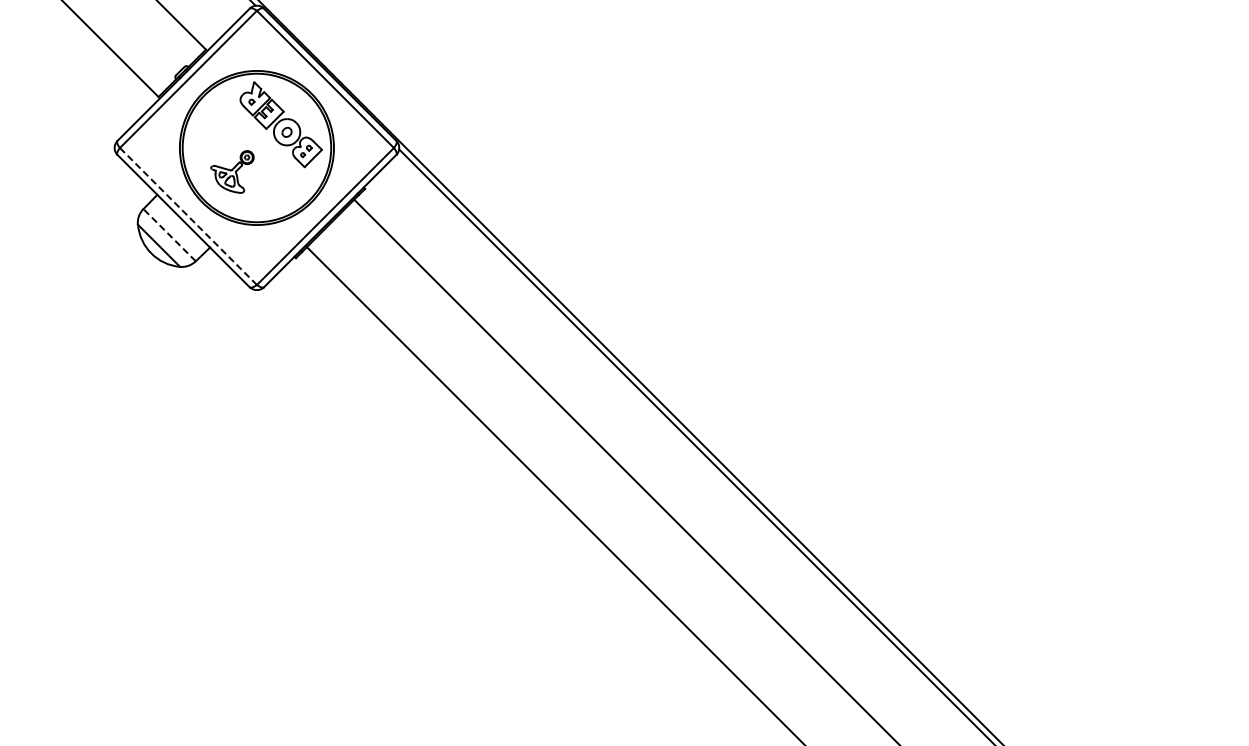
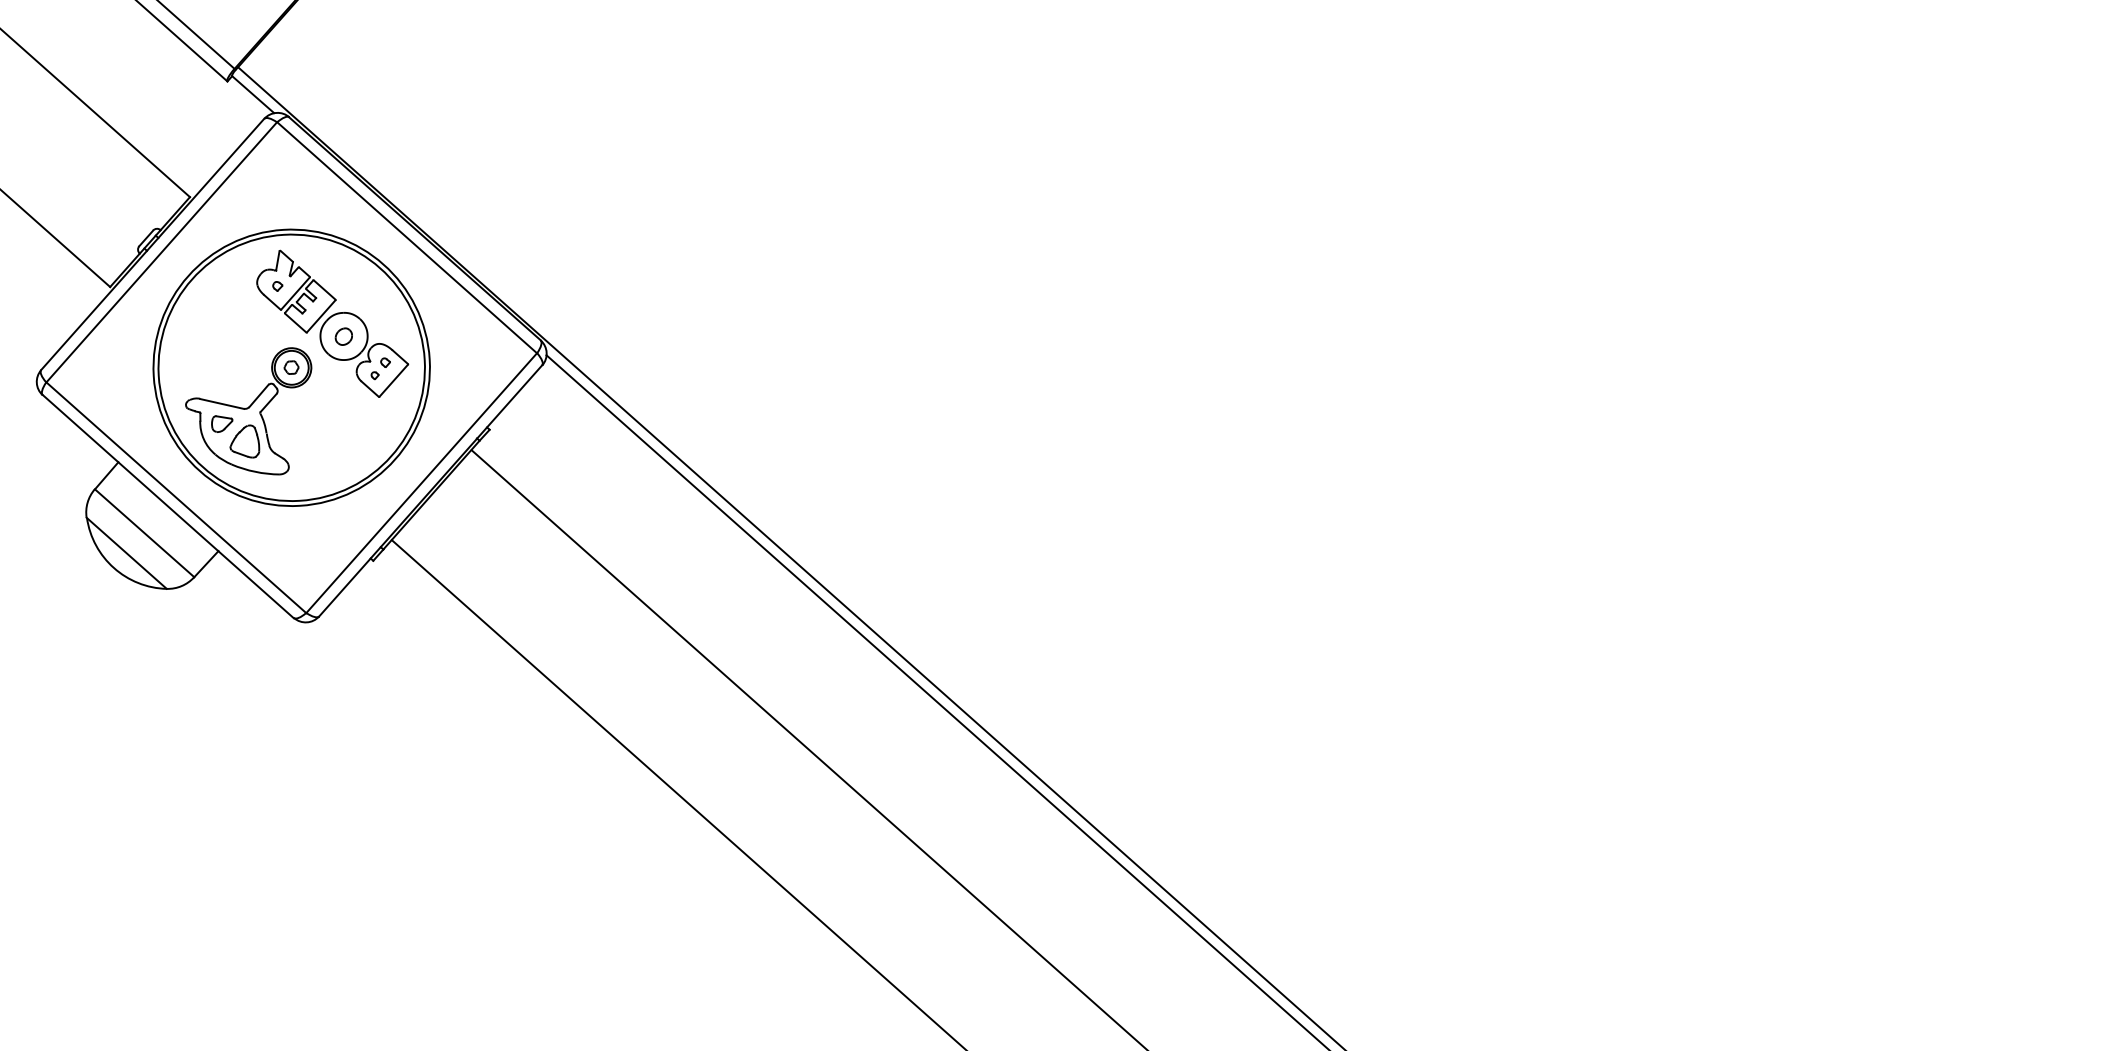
part: (232, 171) -> (250, 412), size x1.67
line: (188, 216) -> (176, 497), dashed -> solid
line: (169, 235) -> (144, 533), dashed -> solid

